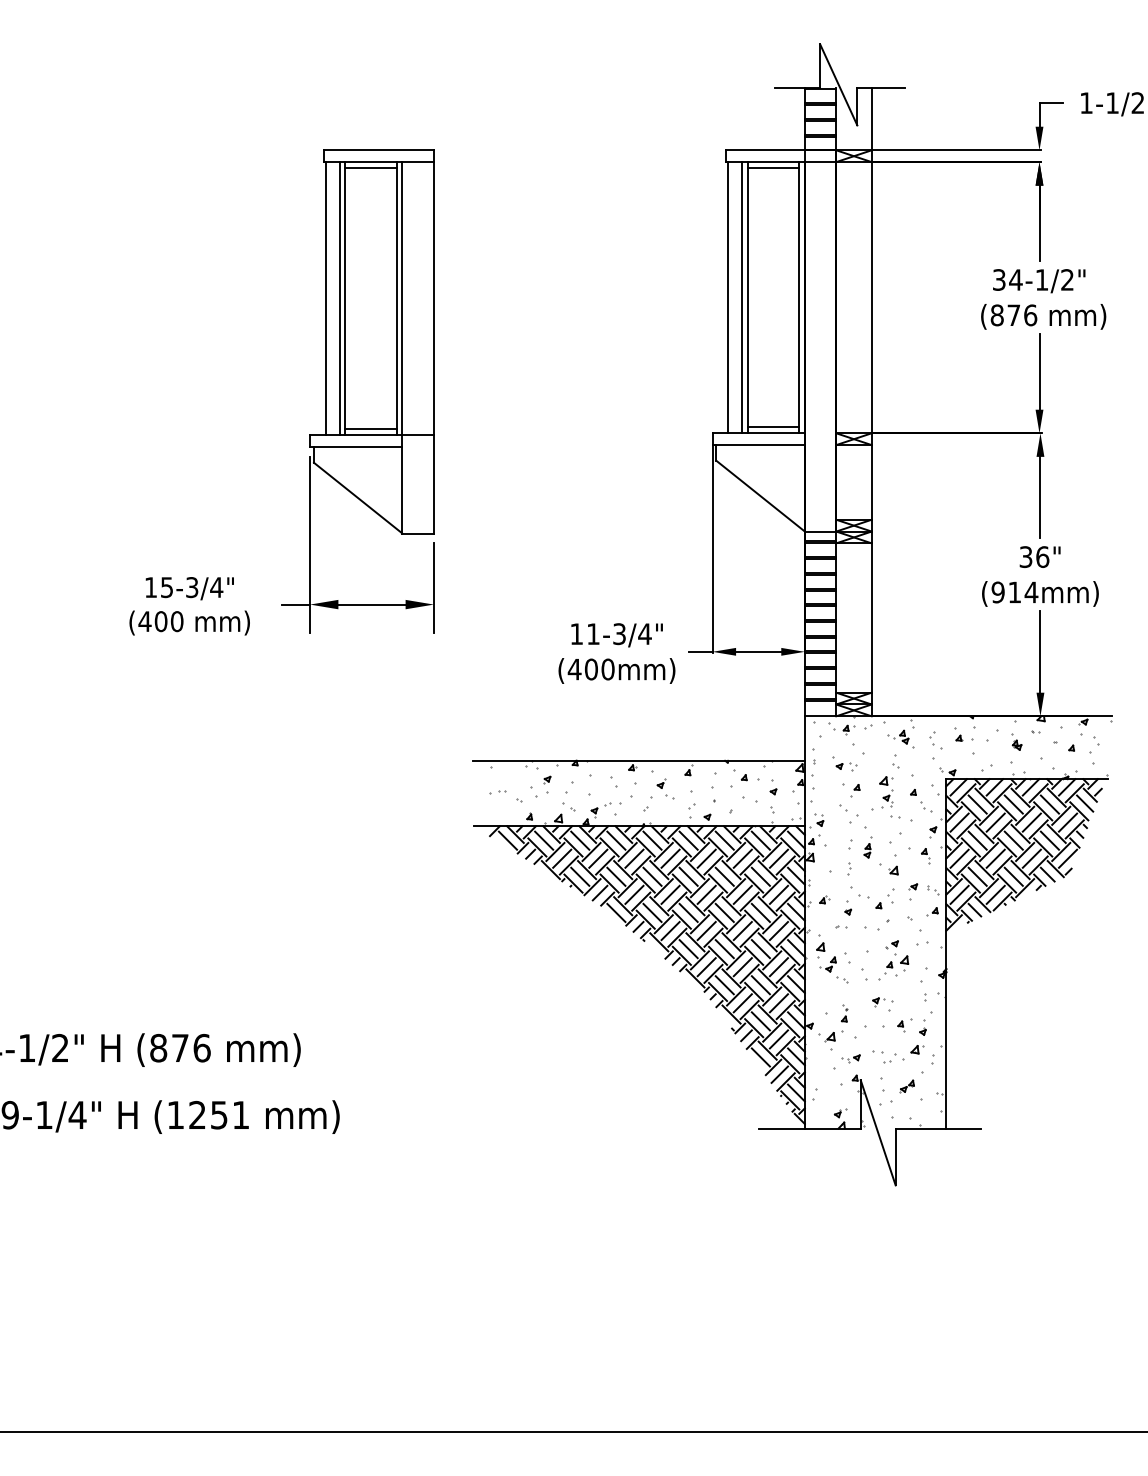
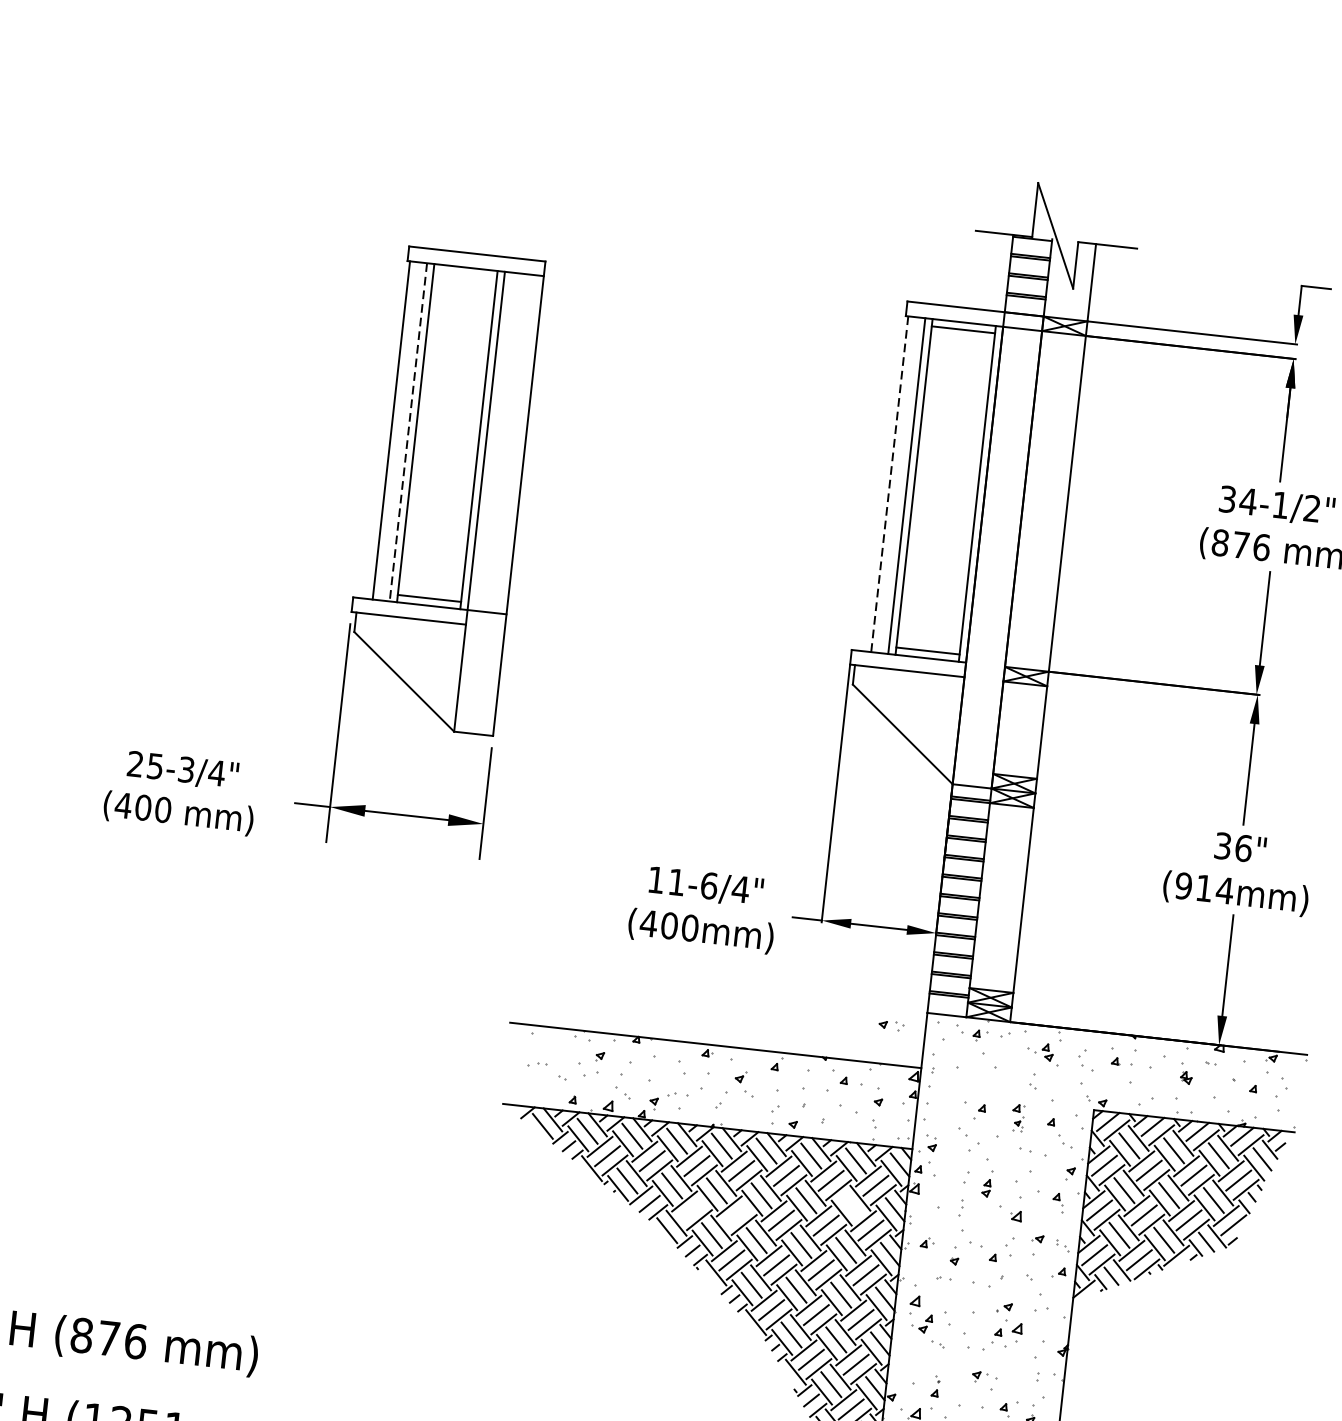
line: (370, 168) -> (464, 275), removed
line: (728, 297) -> (890, 484), solid -> dashed
line: (339, 298) -> (408, 432), solid -> dashed
text: (150, 587) -> (134, 764), 15-3/4" -> 25-3/4"
text: (619, 634) -> (709, 886), 11-3/4" -> 11-6/4"
part: (846, 766) -> (891, 1025), moved
part: (886, 792) -> (1018, 1118), size x0.7
line: (760, 876) -> (850, 1205), removed
line: (634, 894) -> (692, 1210), removed
line: (670, 894) -> (736, 1215), removed

